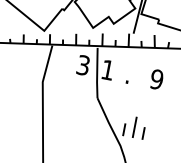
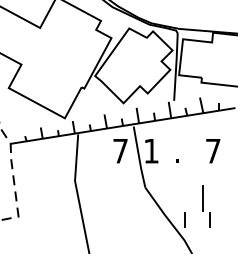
text: (83, 64) -> (120, 150), 3 -> 7
text: (156, 78) -> (212, 150), 9 -> 7
line: (134, 127) -> (202, 198), moved

